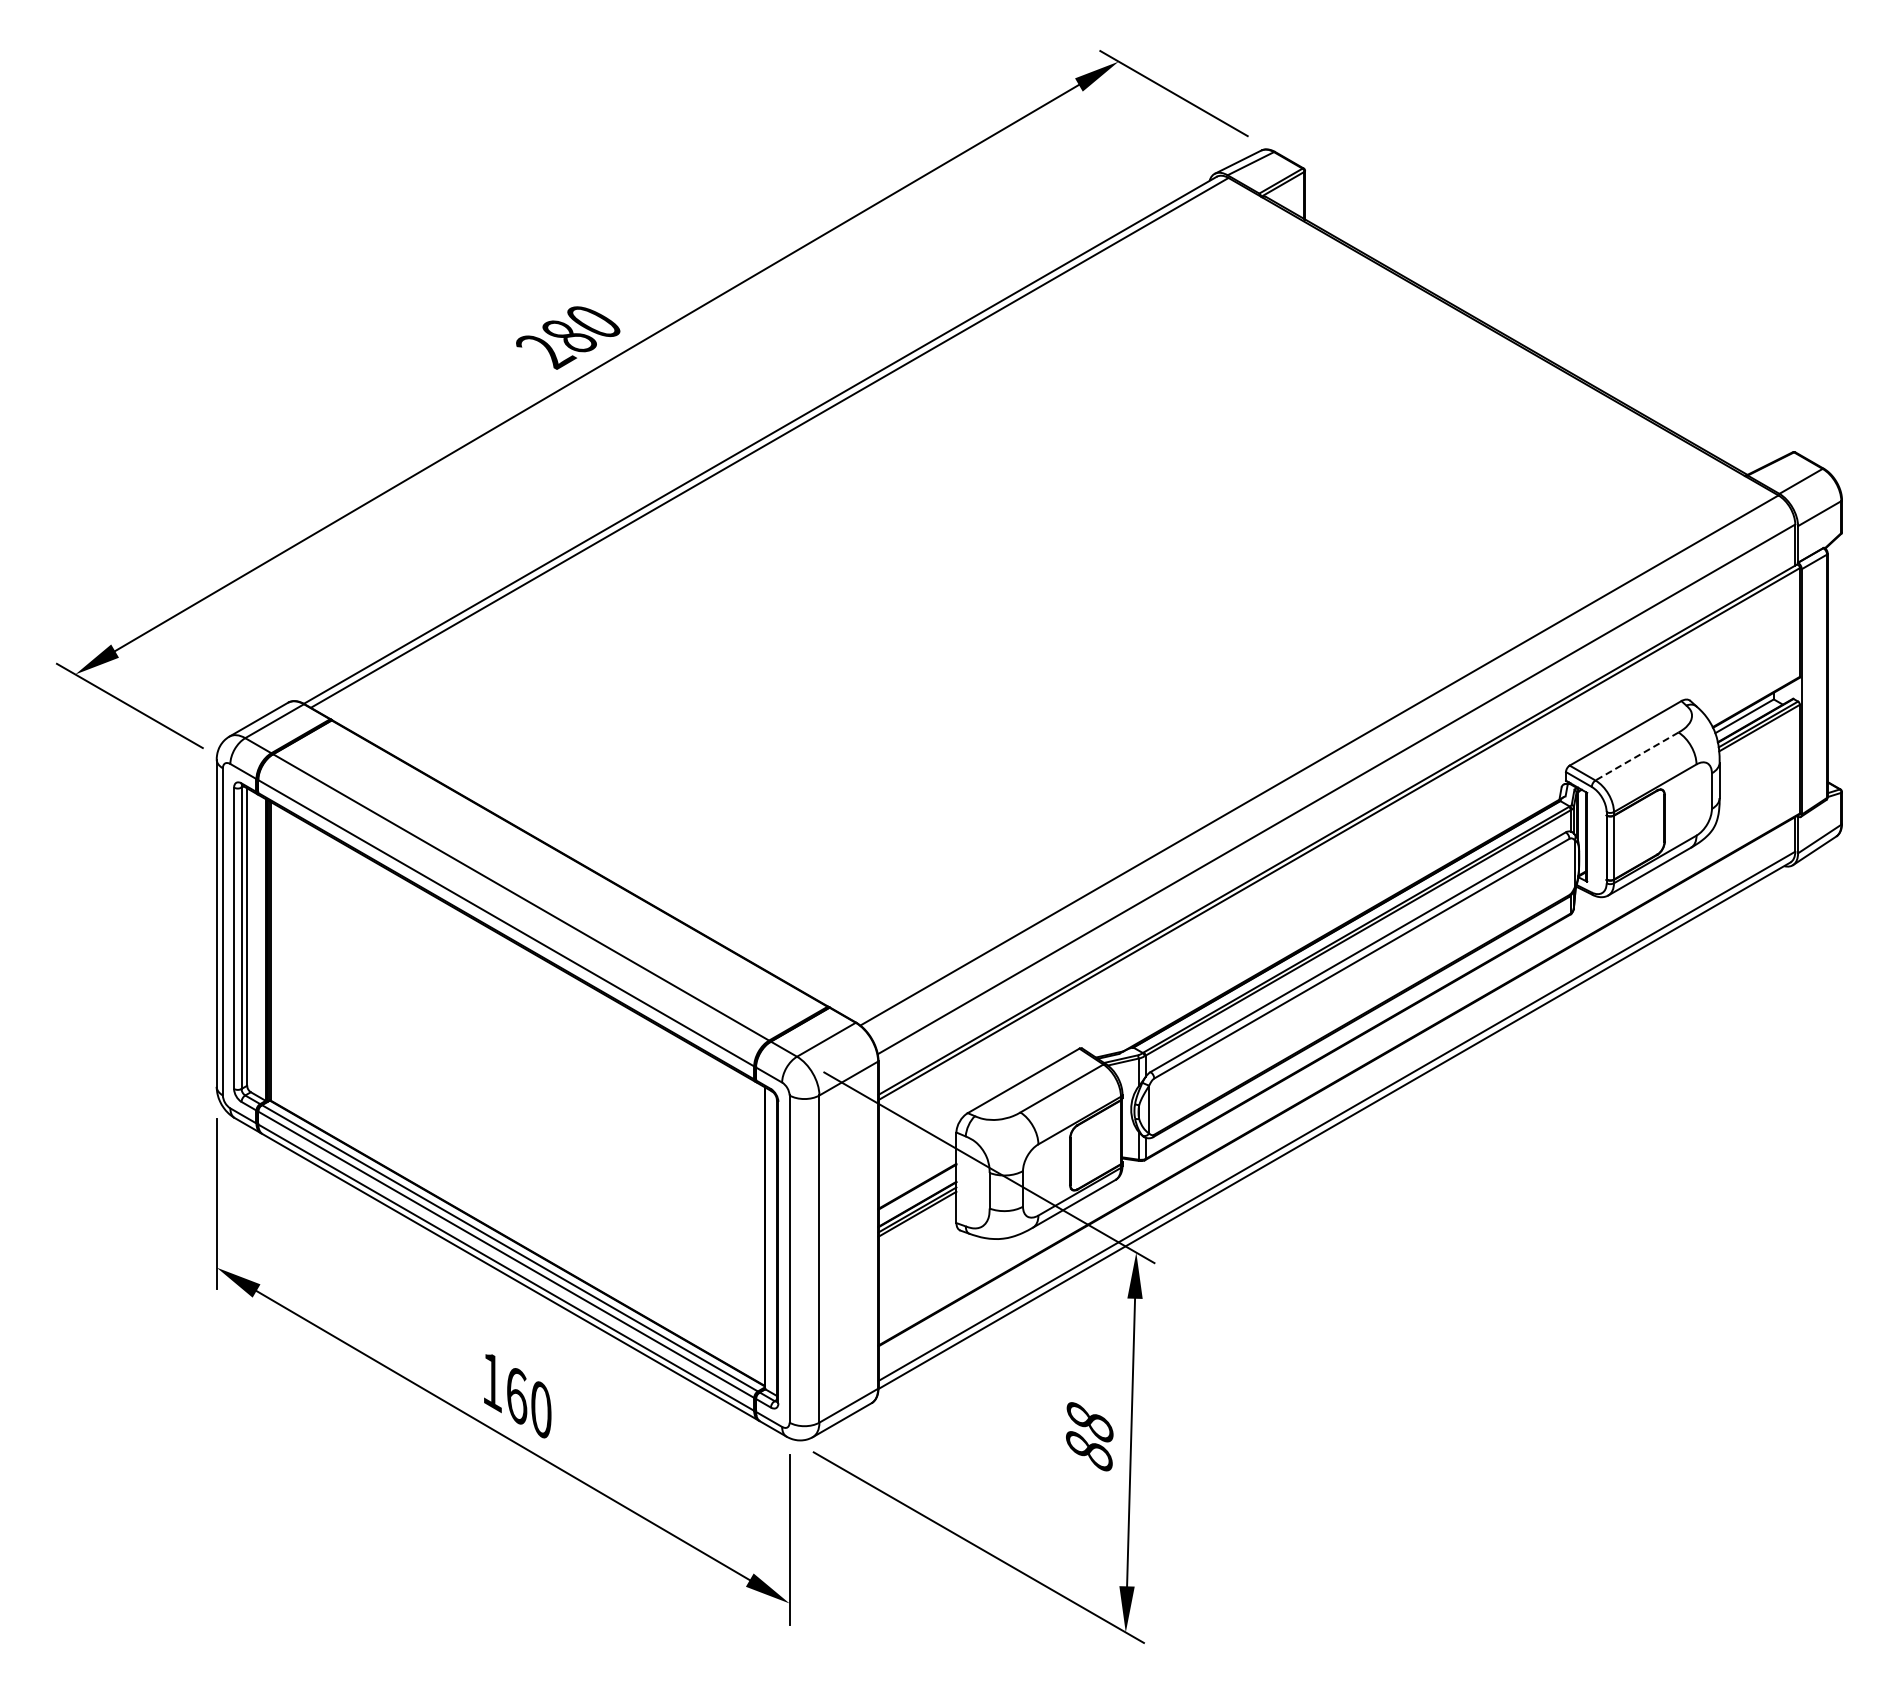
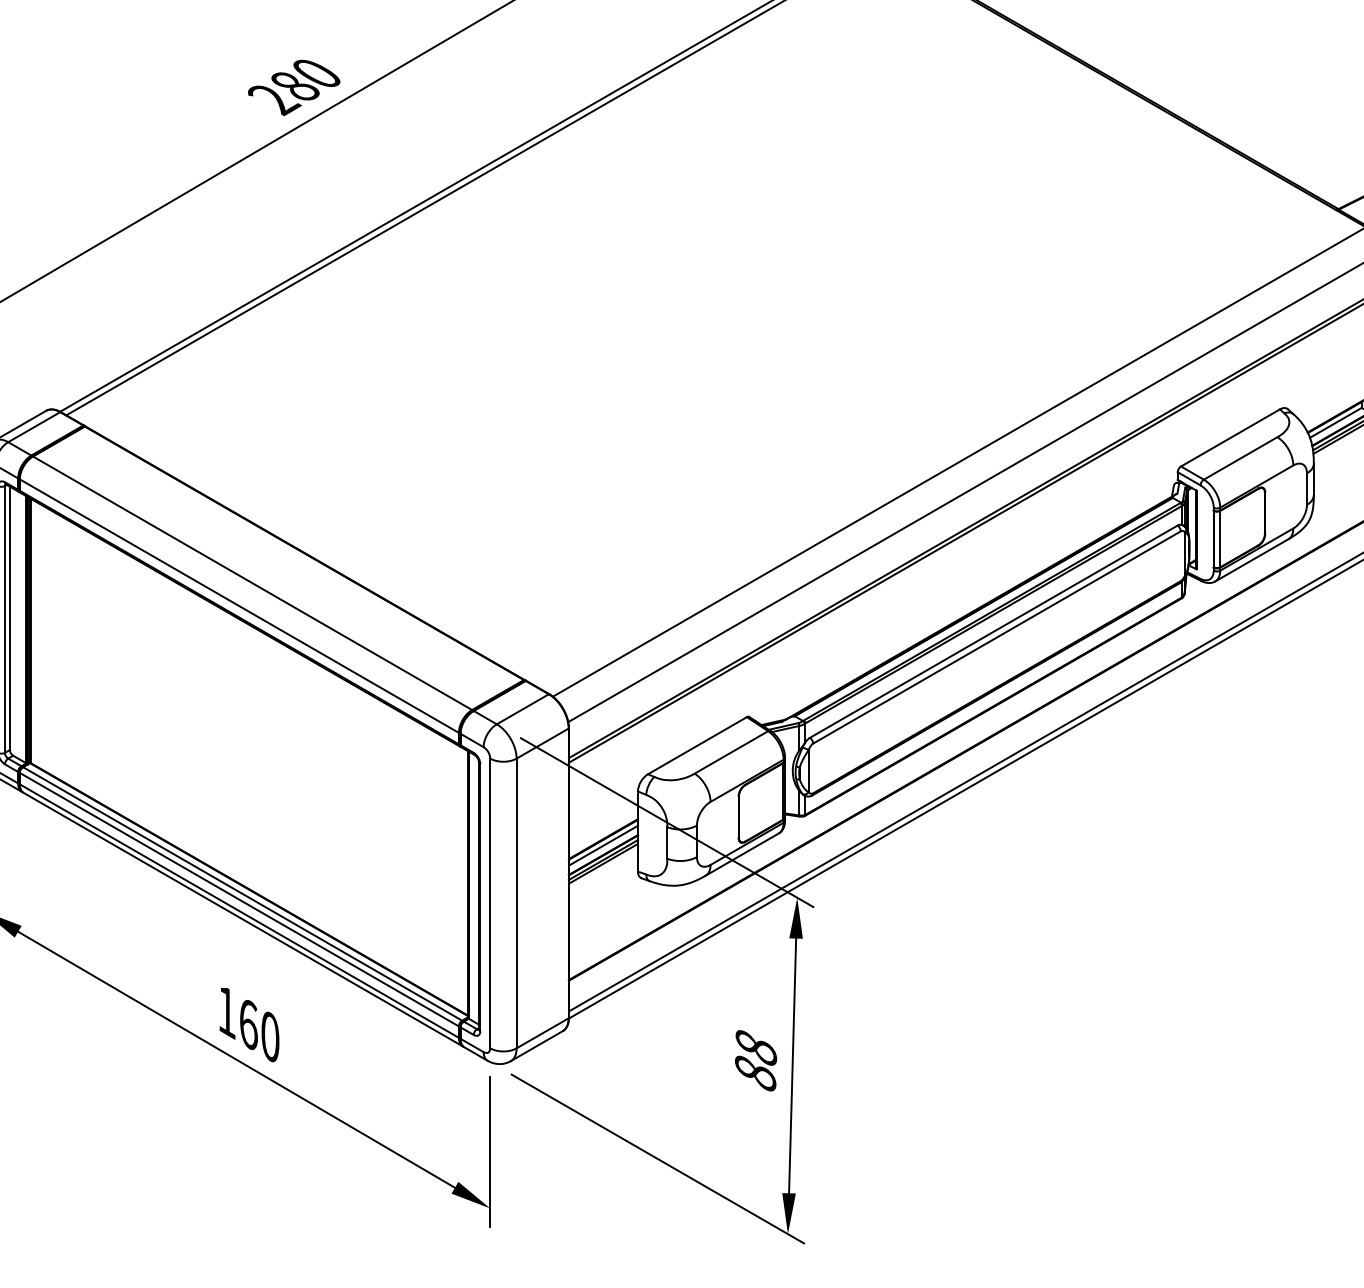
line: (1637, 756) -> (1241, 458), dashed -> solid
line: (917, 1193) -> (603, 845), added

